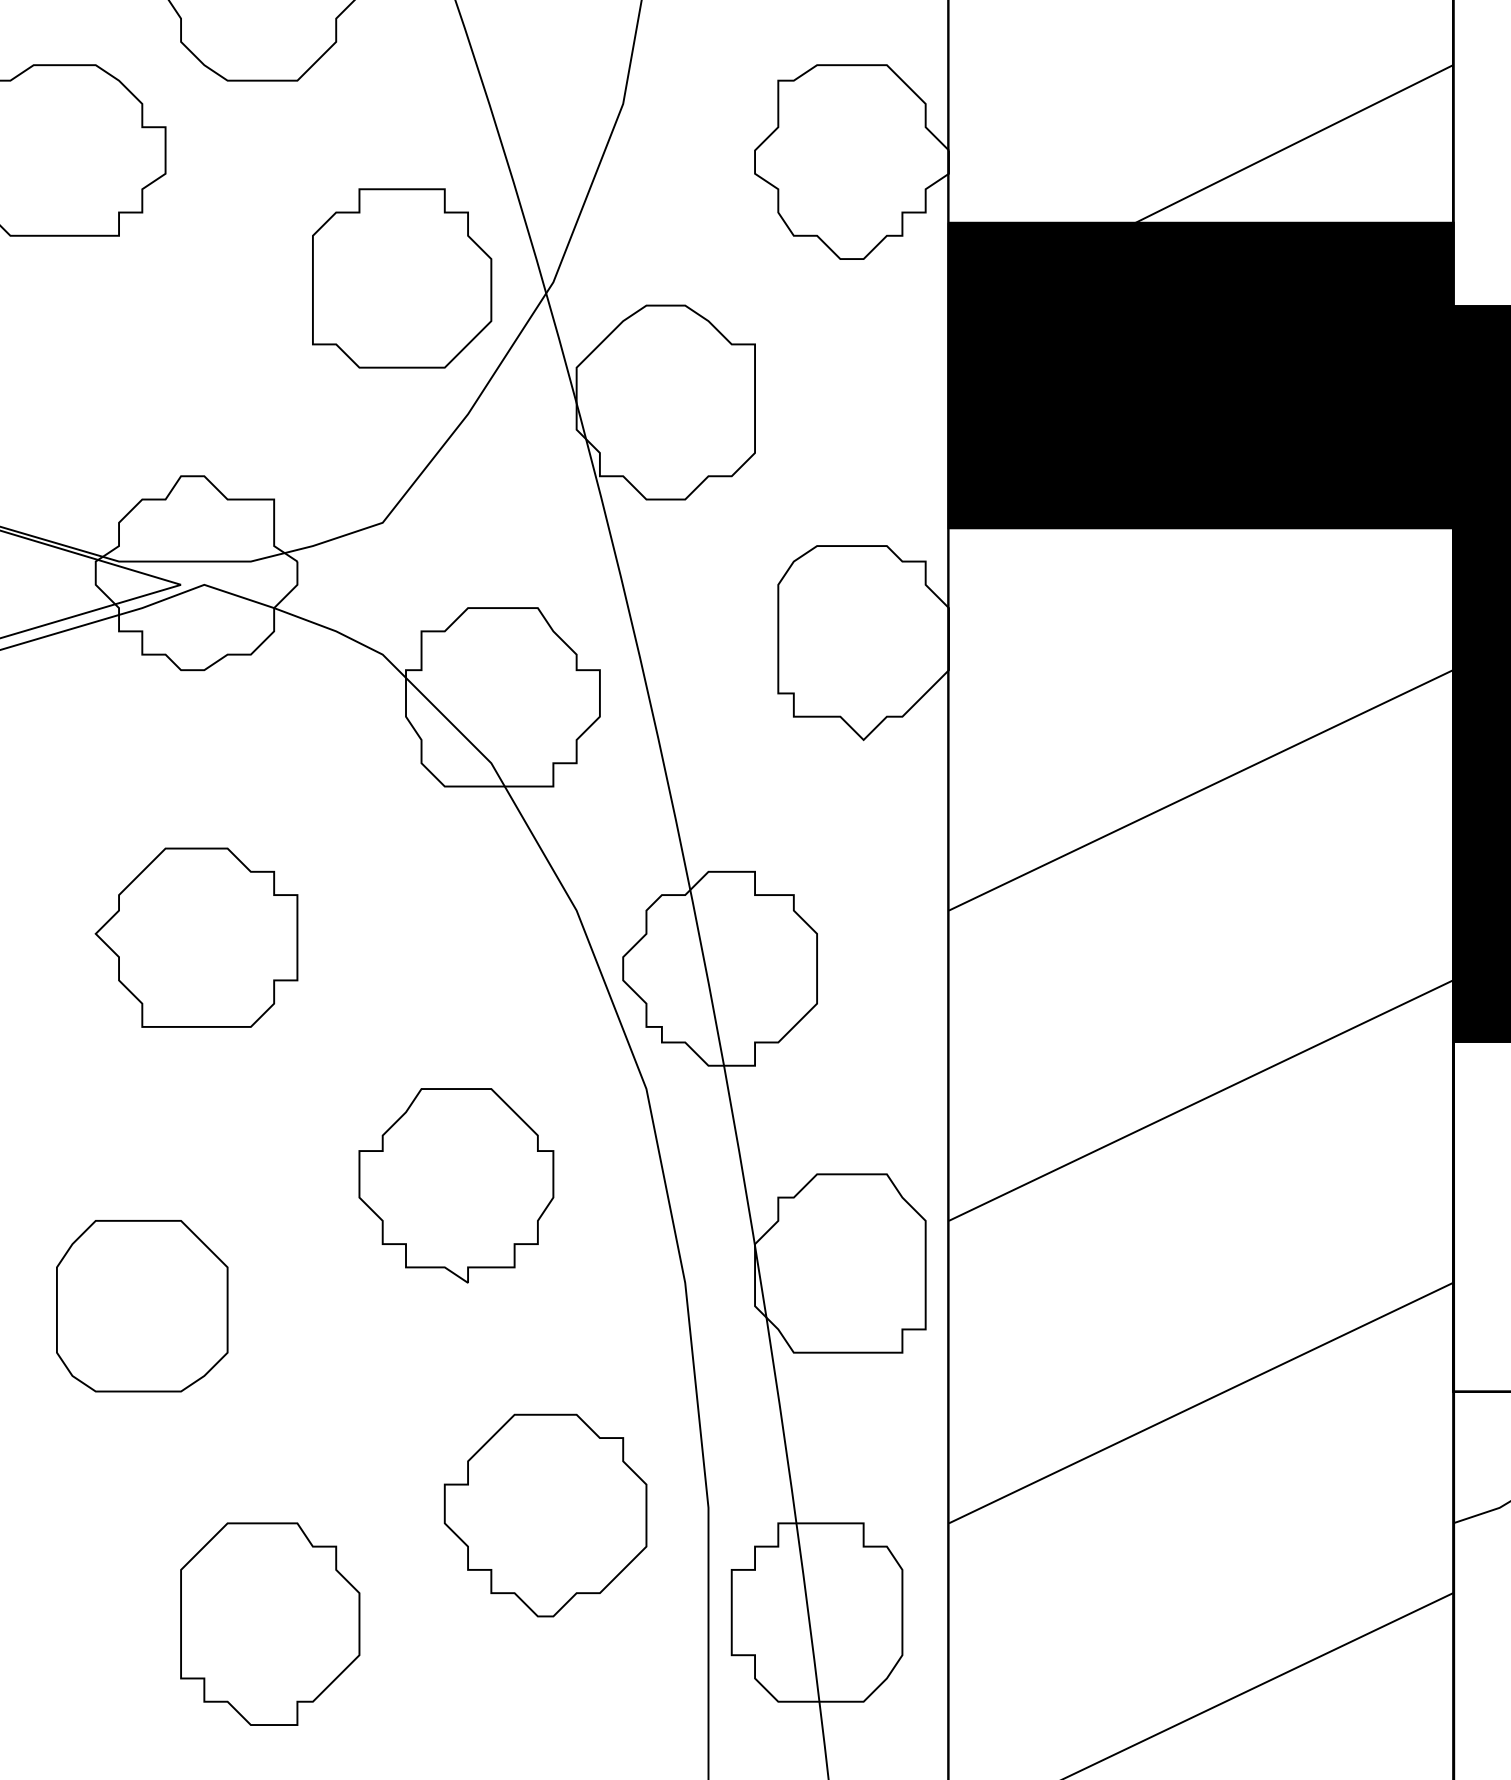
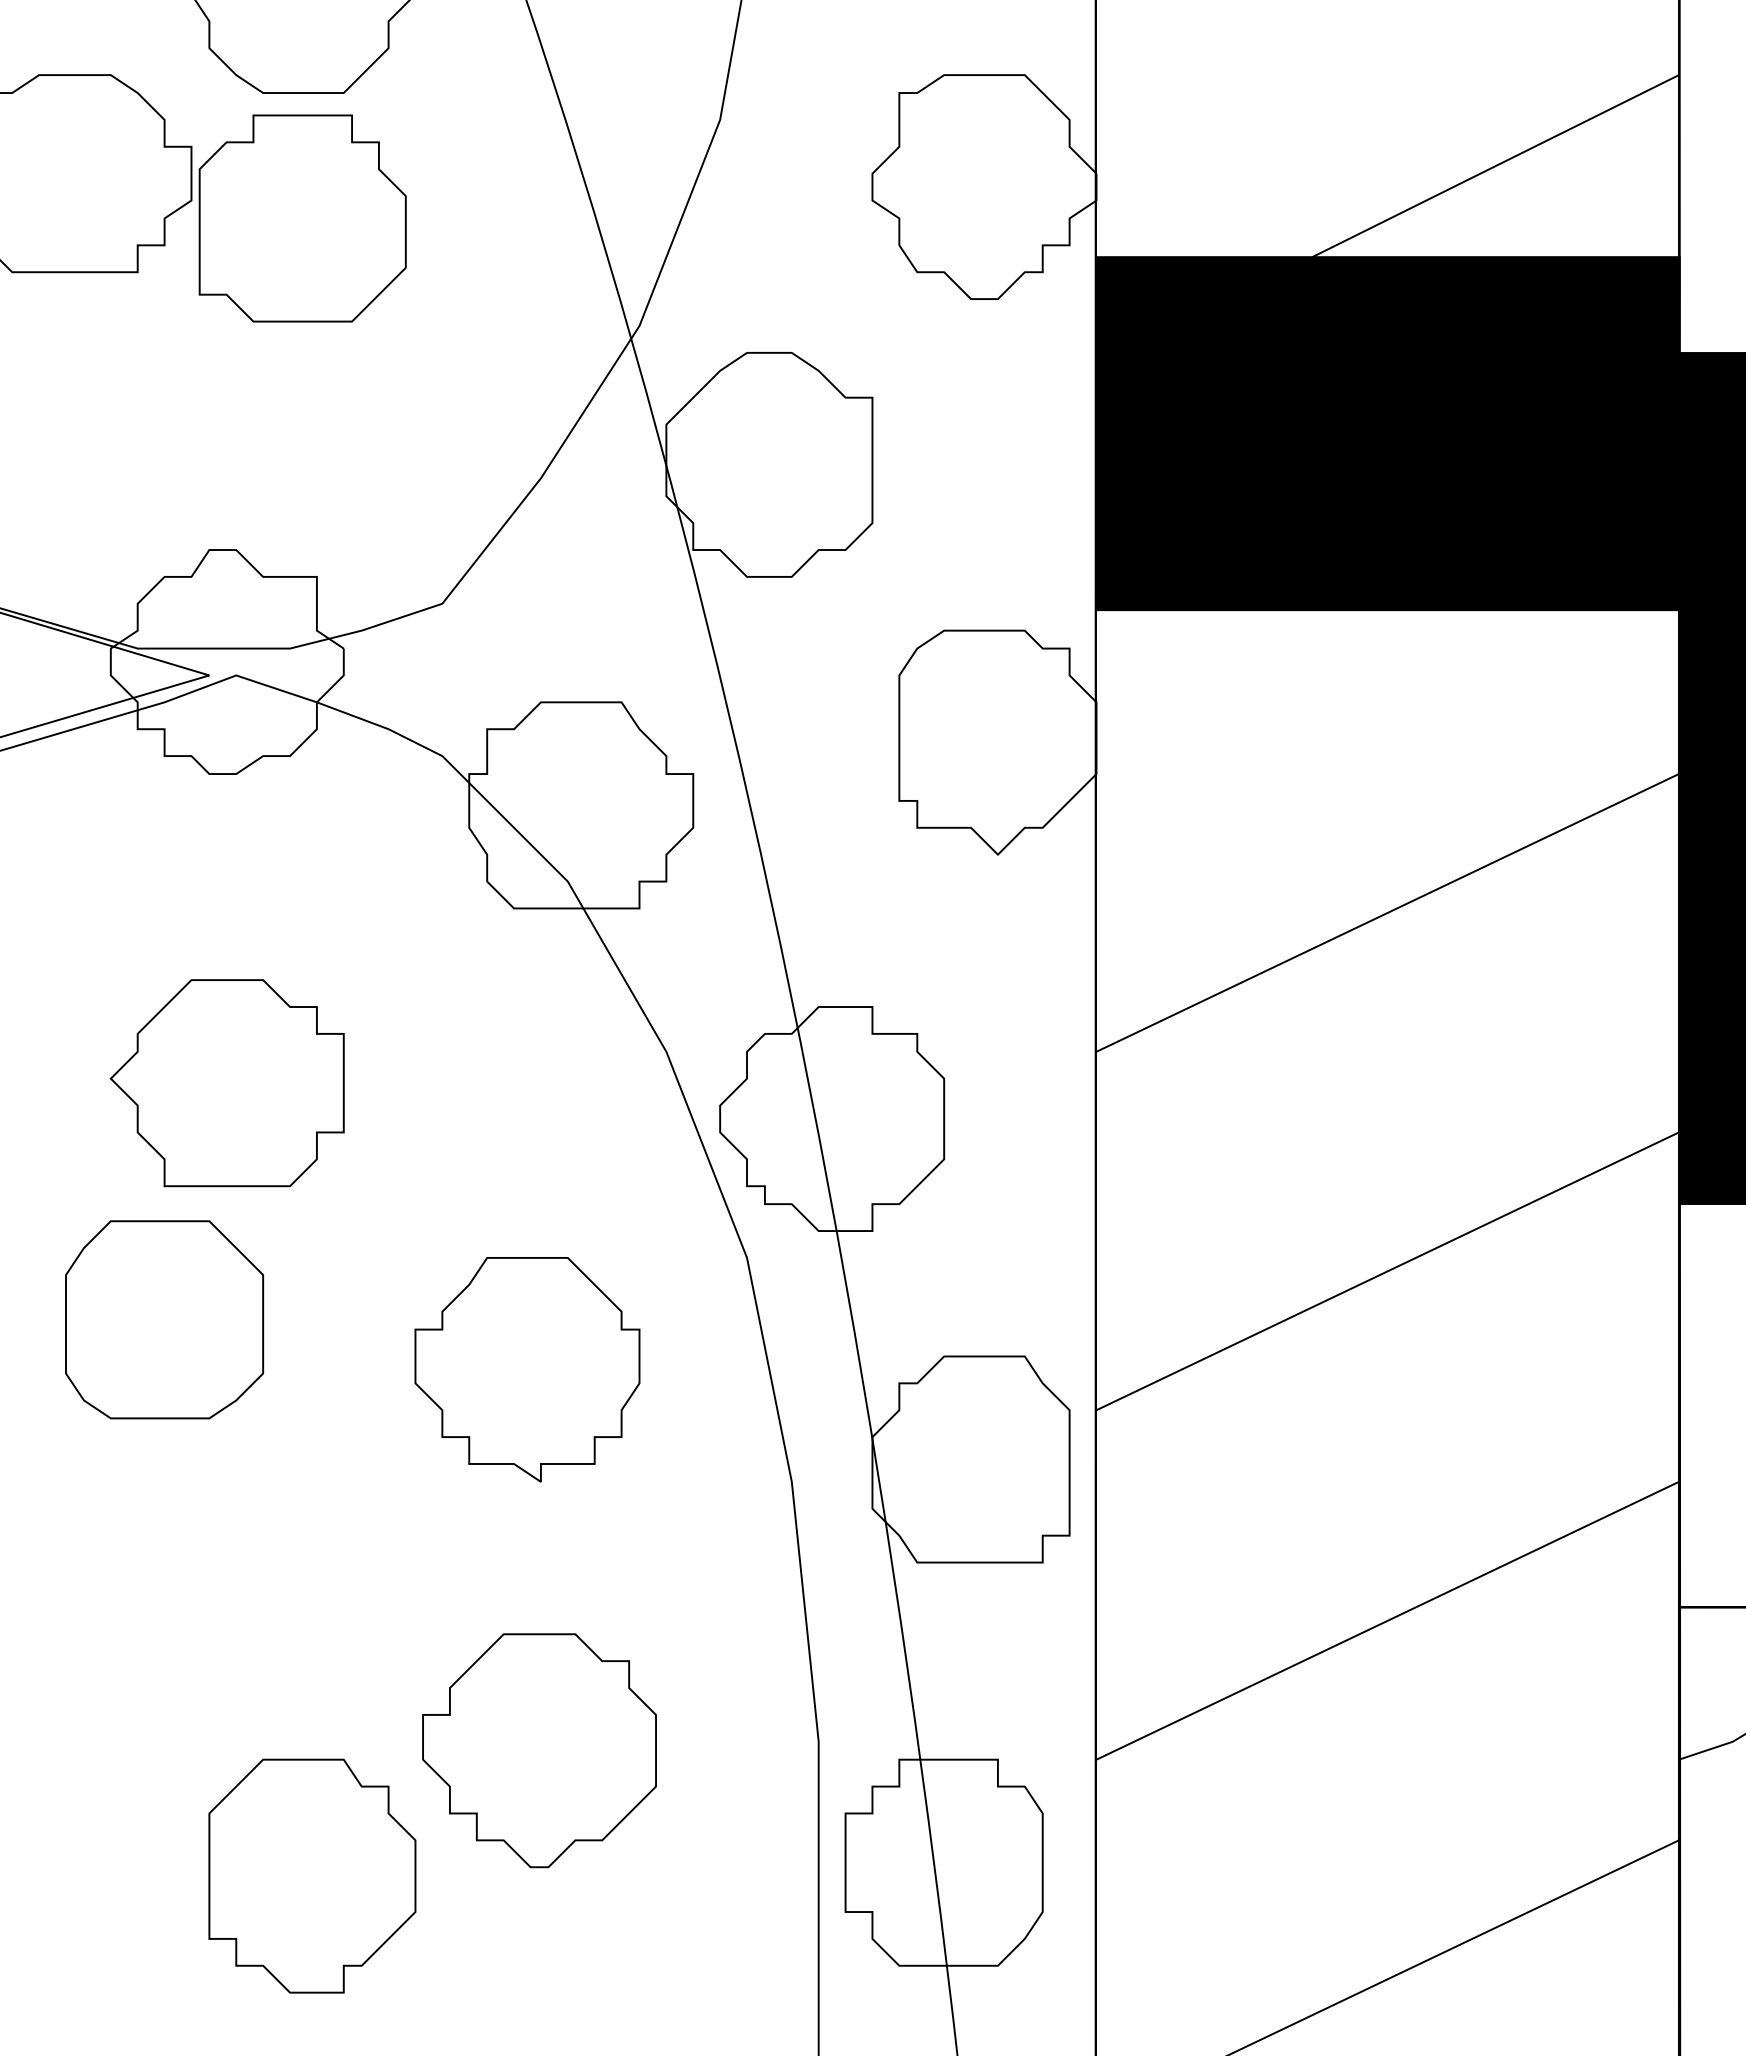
part: (401, 278) -> (302, 218), moved
part: (142, 1305) -> (164, 1319), moved
part: (545, 1515) -> (539, 1750), moved

